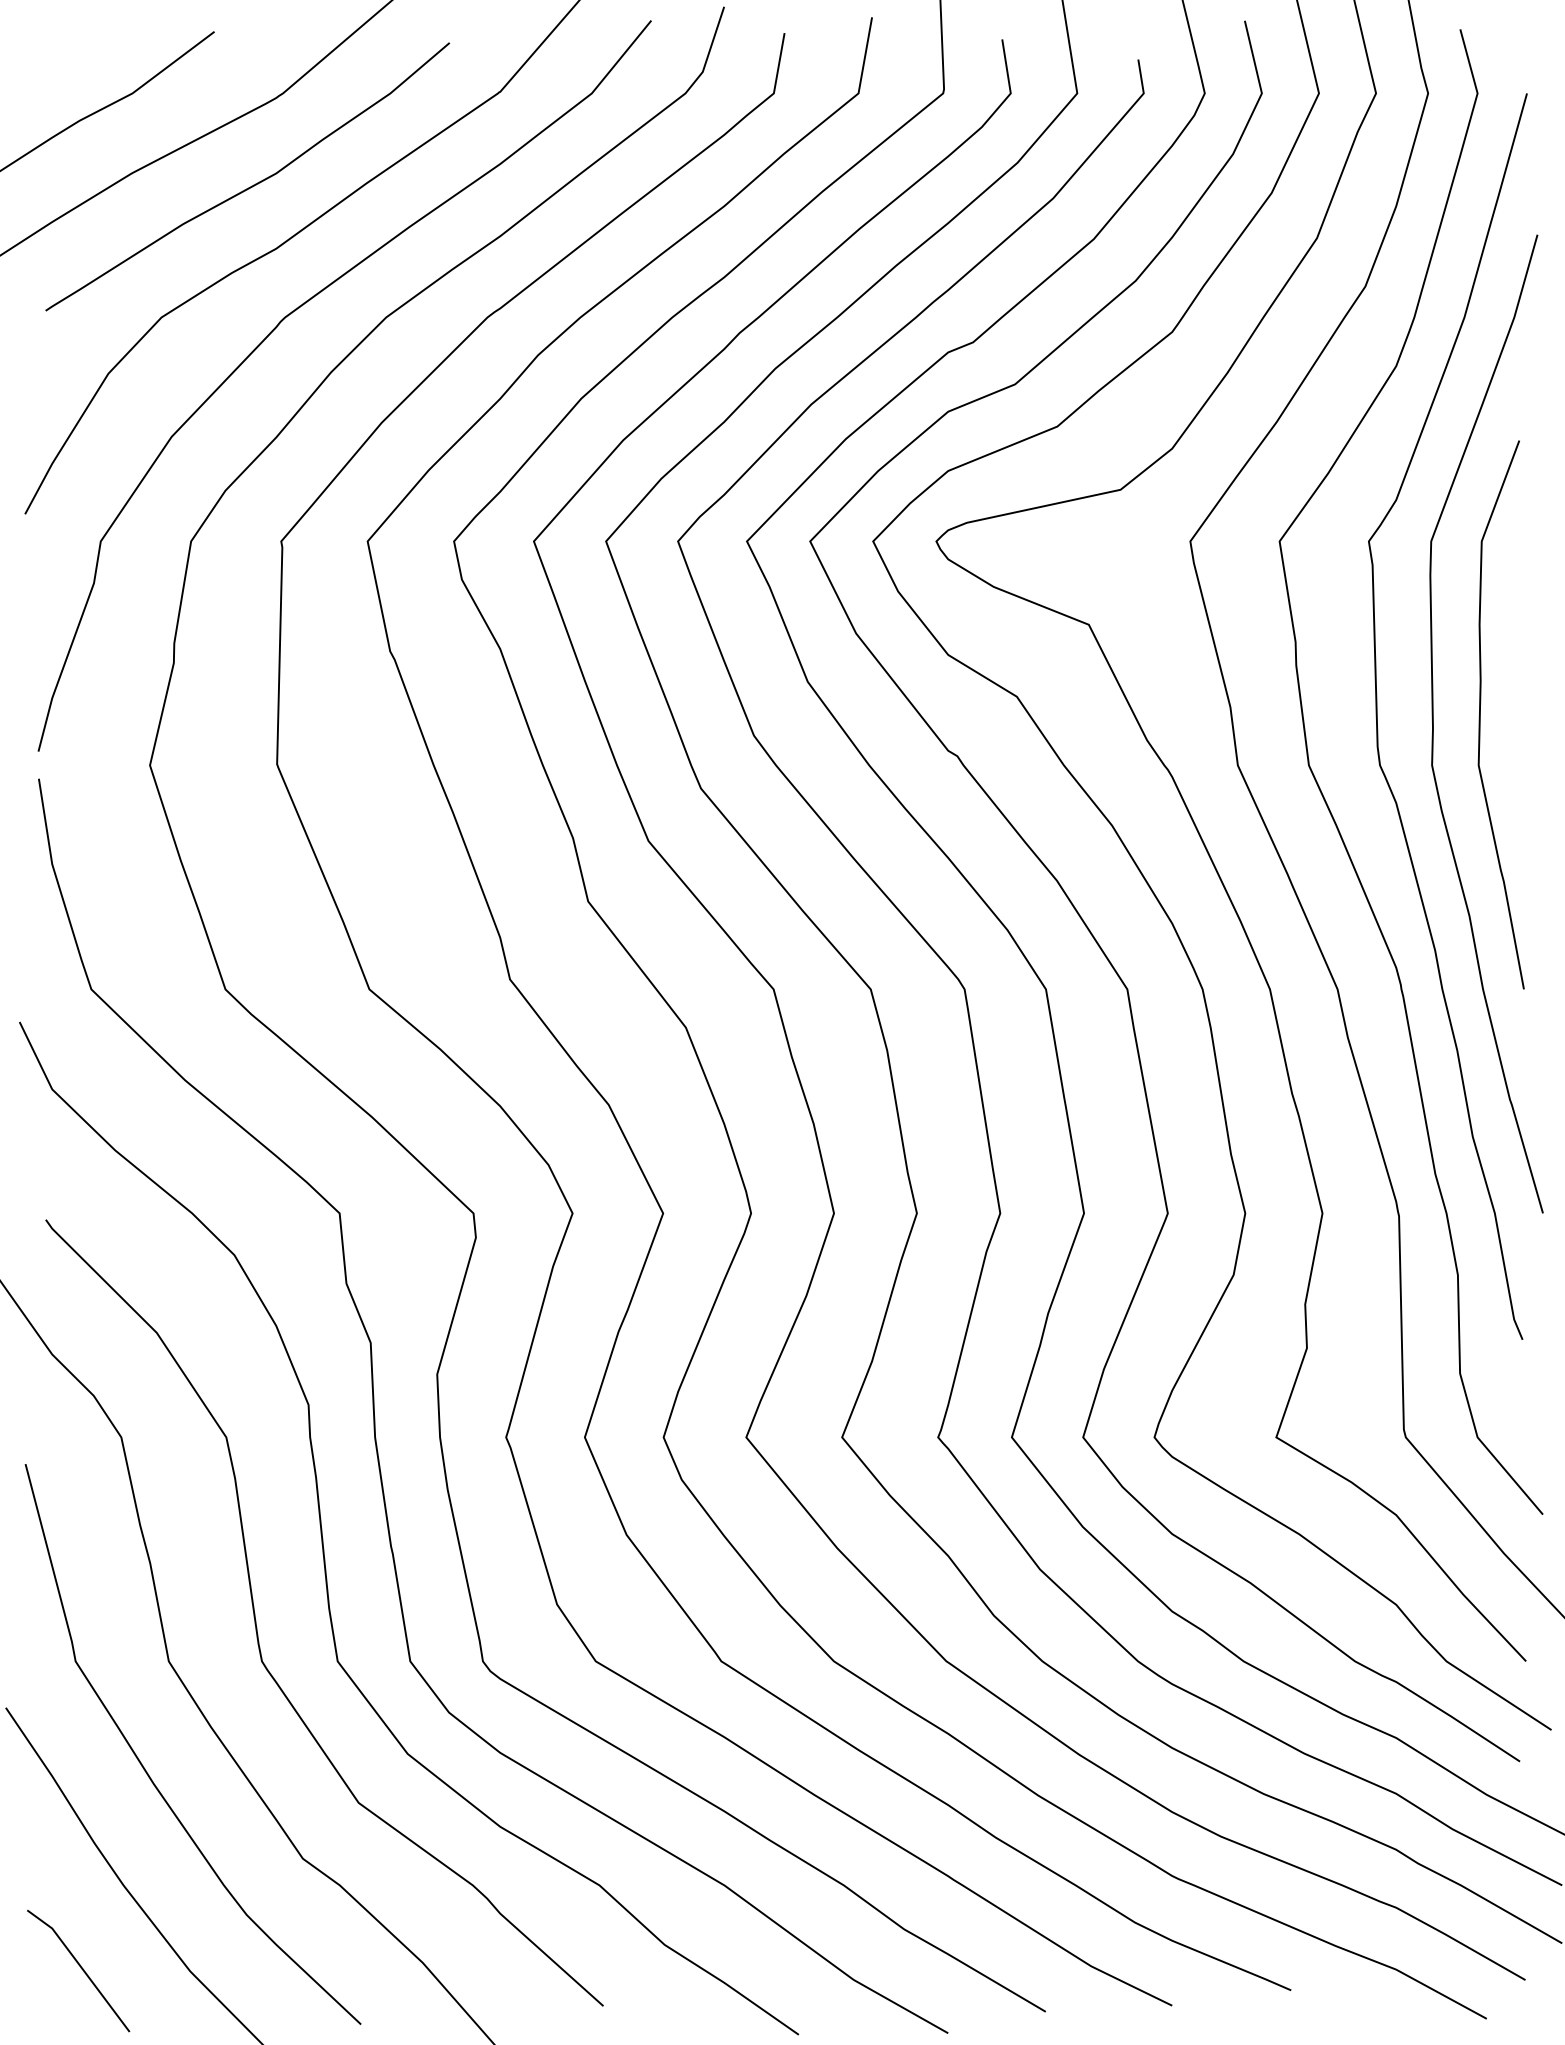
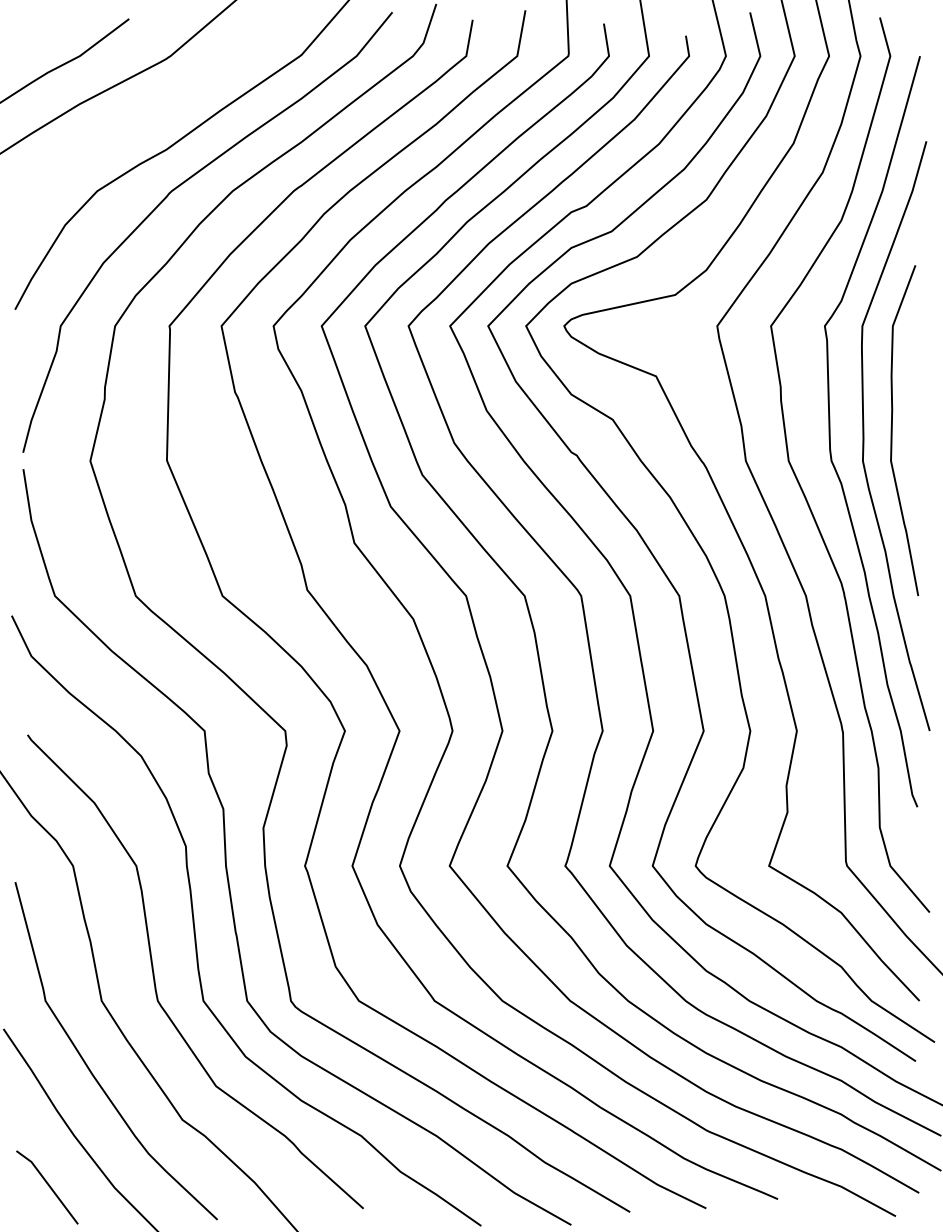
curve: (253, 183) -> (152, 110), removed

